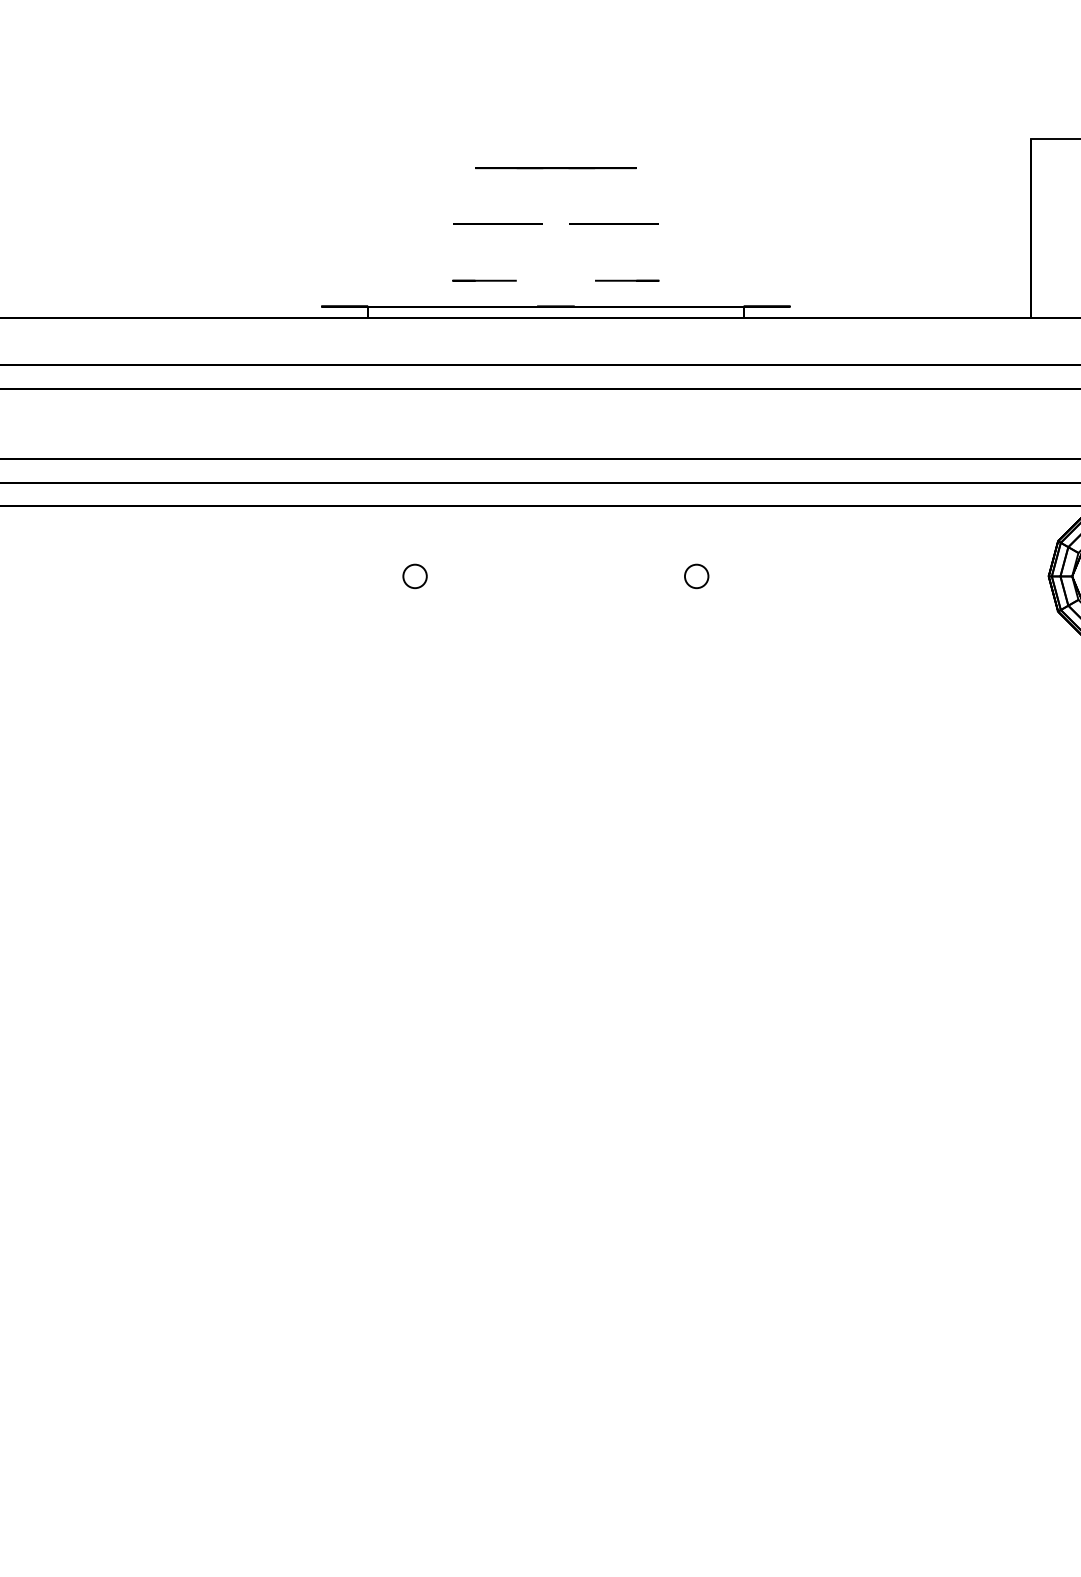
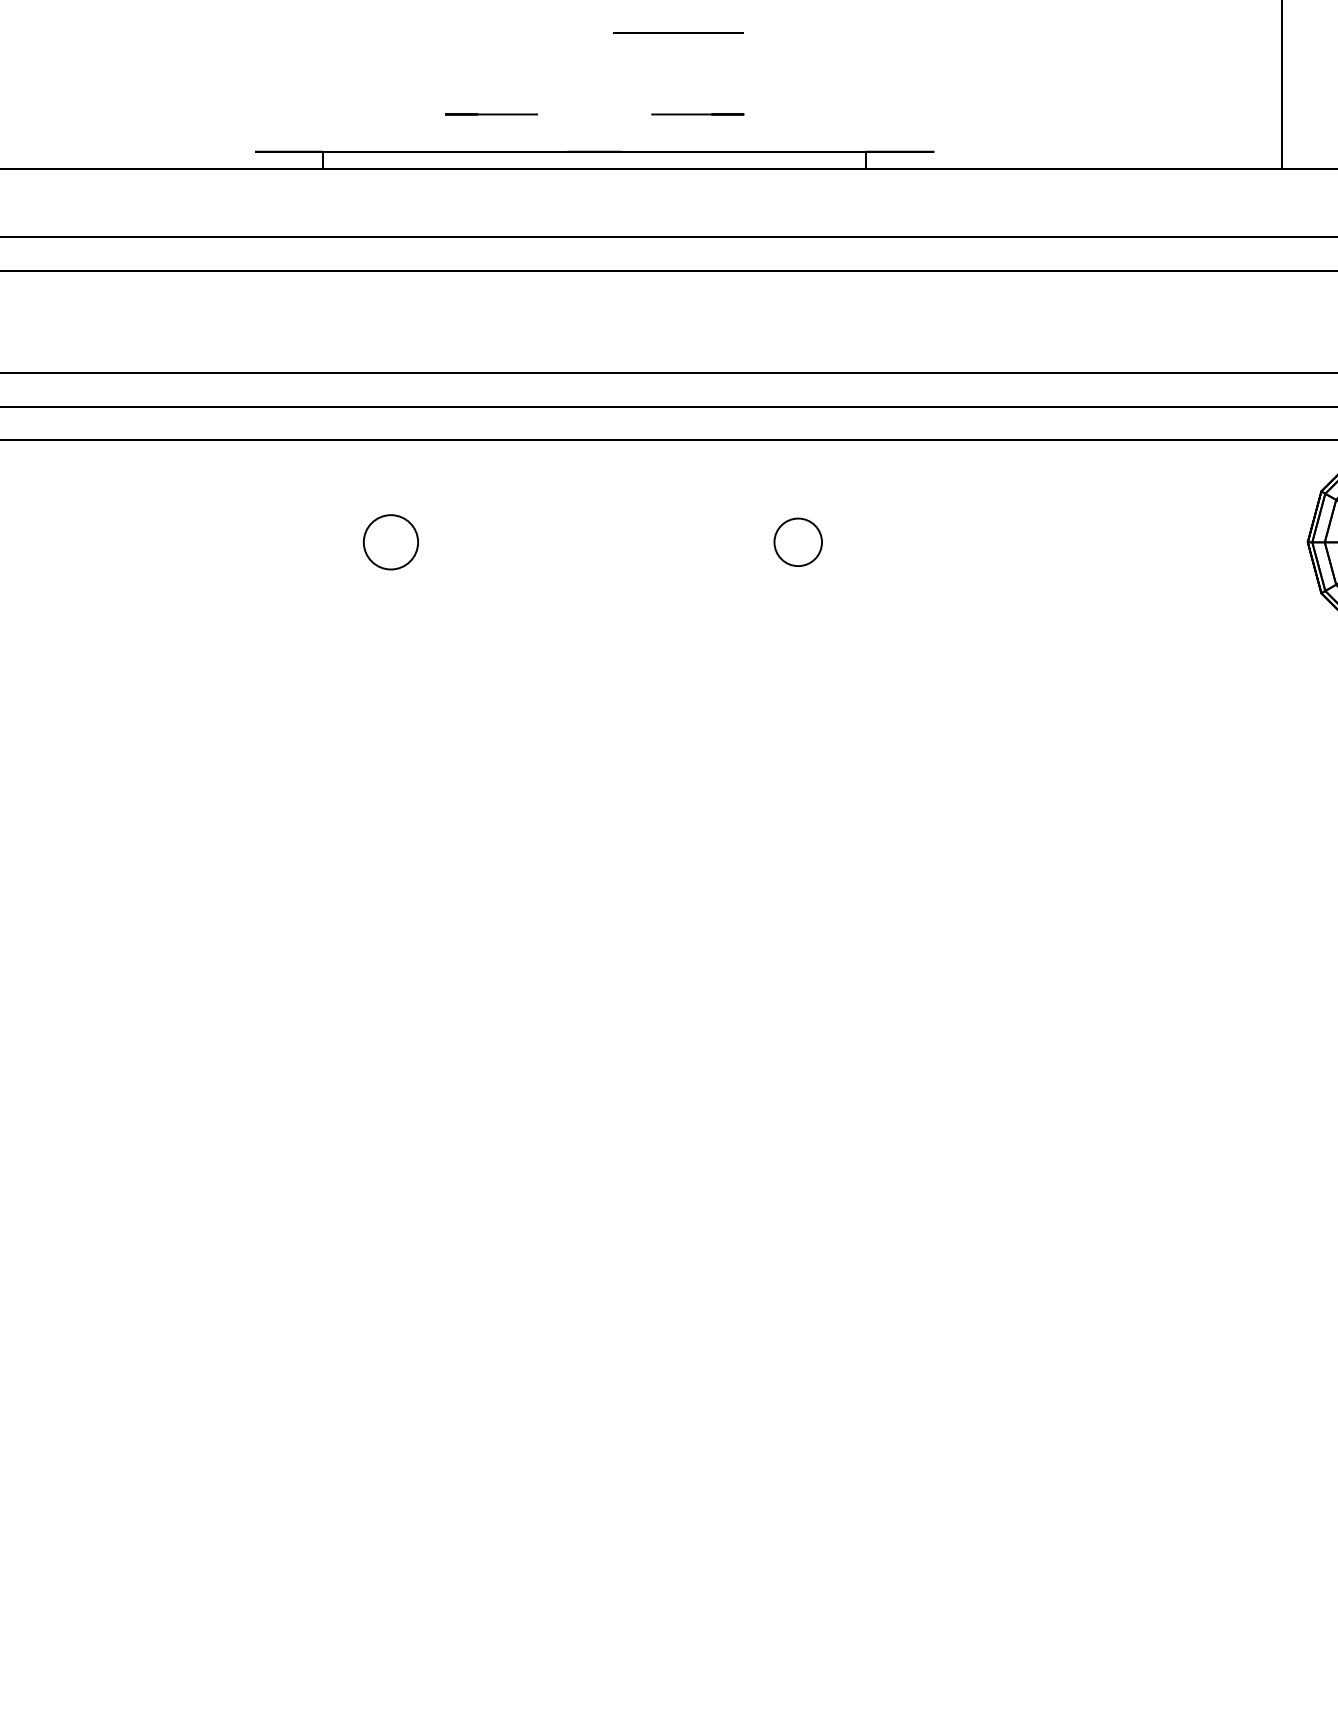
line: (497, 223) -> (510, 31), removed
circle: (414, 576) -> (390, 542), size x1.6
circle: (696, 576) -> (798, 542), size x1.4

